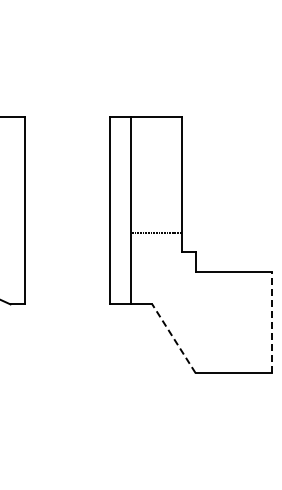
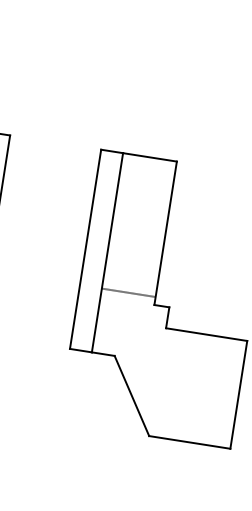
line: (155, 233) -> (128, 292), moved
line: (271, 322) -> (238, 394), dashed -> solid
line: (173, 338) -> (131, 395), dashed -> solid

